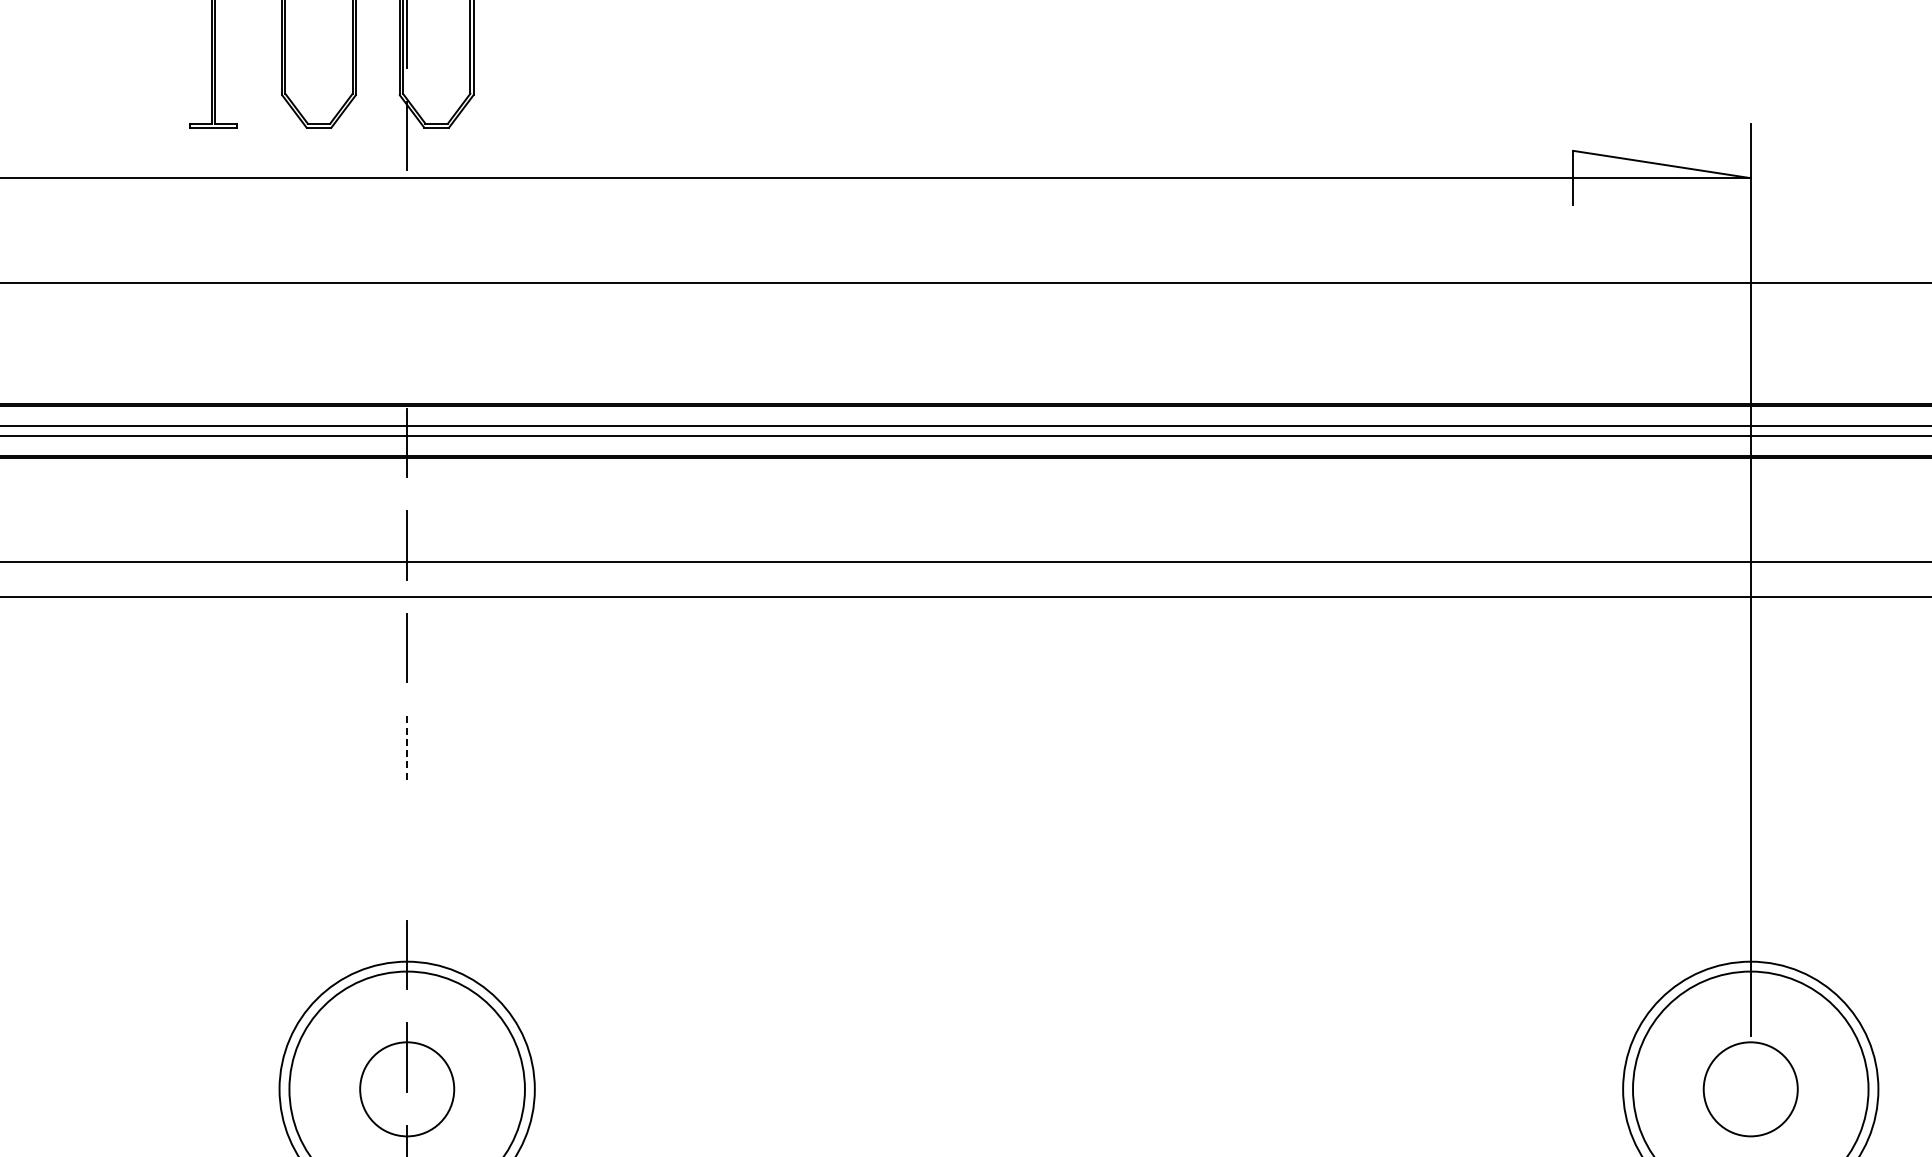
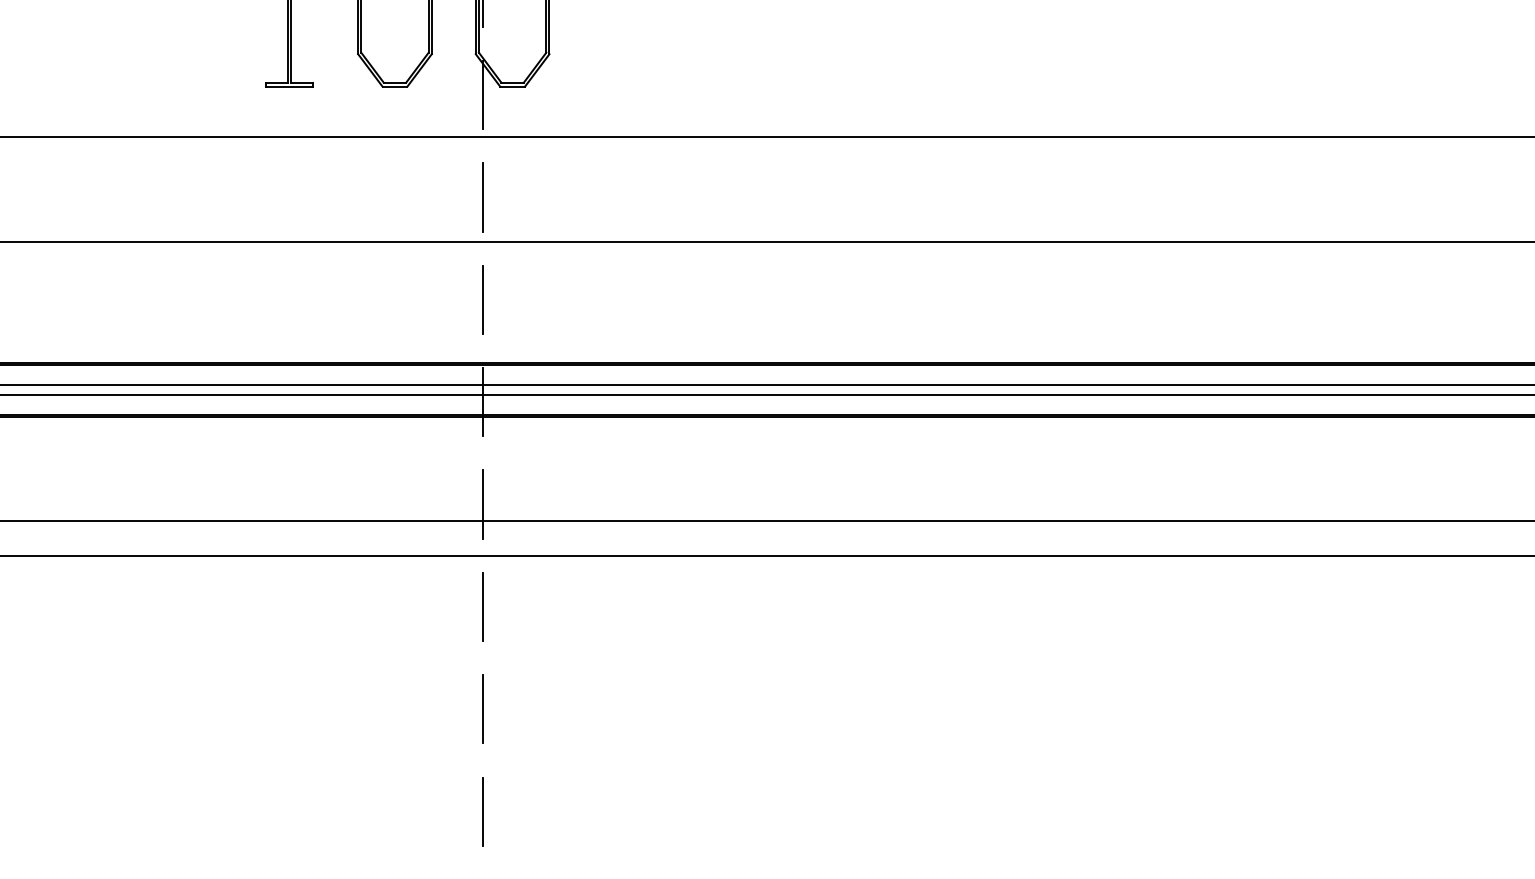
line: (407, 238) -> (483, 197), added
line: (406, 340) -> (482, 299), added
line: (407, 750) -> (483, 709), dashed -> solid
line: (407, 852) -> (483, 811), added

